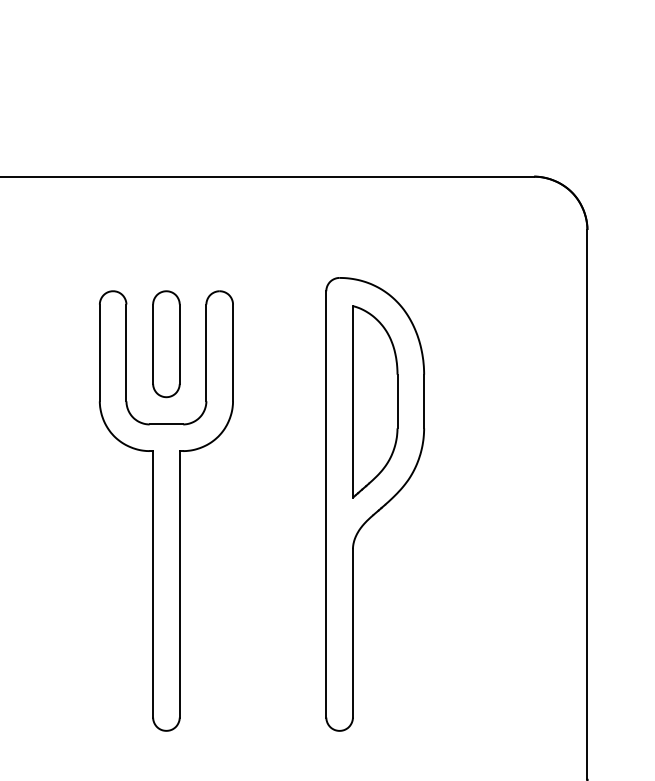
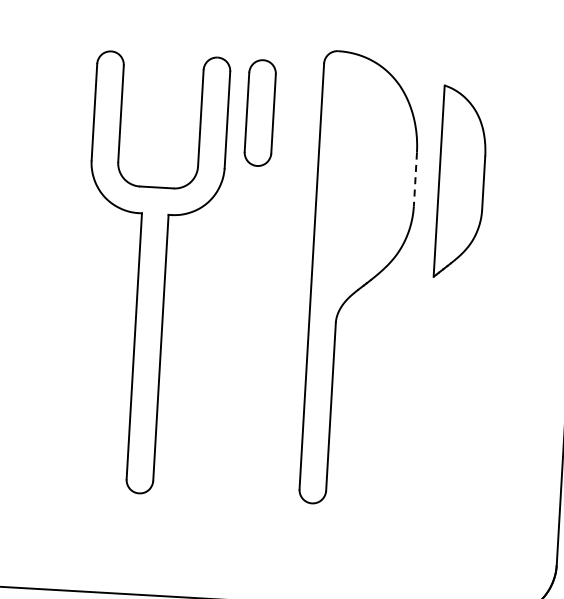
part: (166, 344) -> (260, 113), moved
part: (375, 401) -> (461, 182), moved
line: (424, 401) -> (415, 179), solid -> dashed

